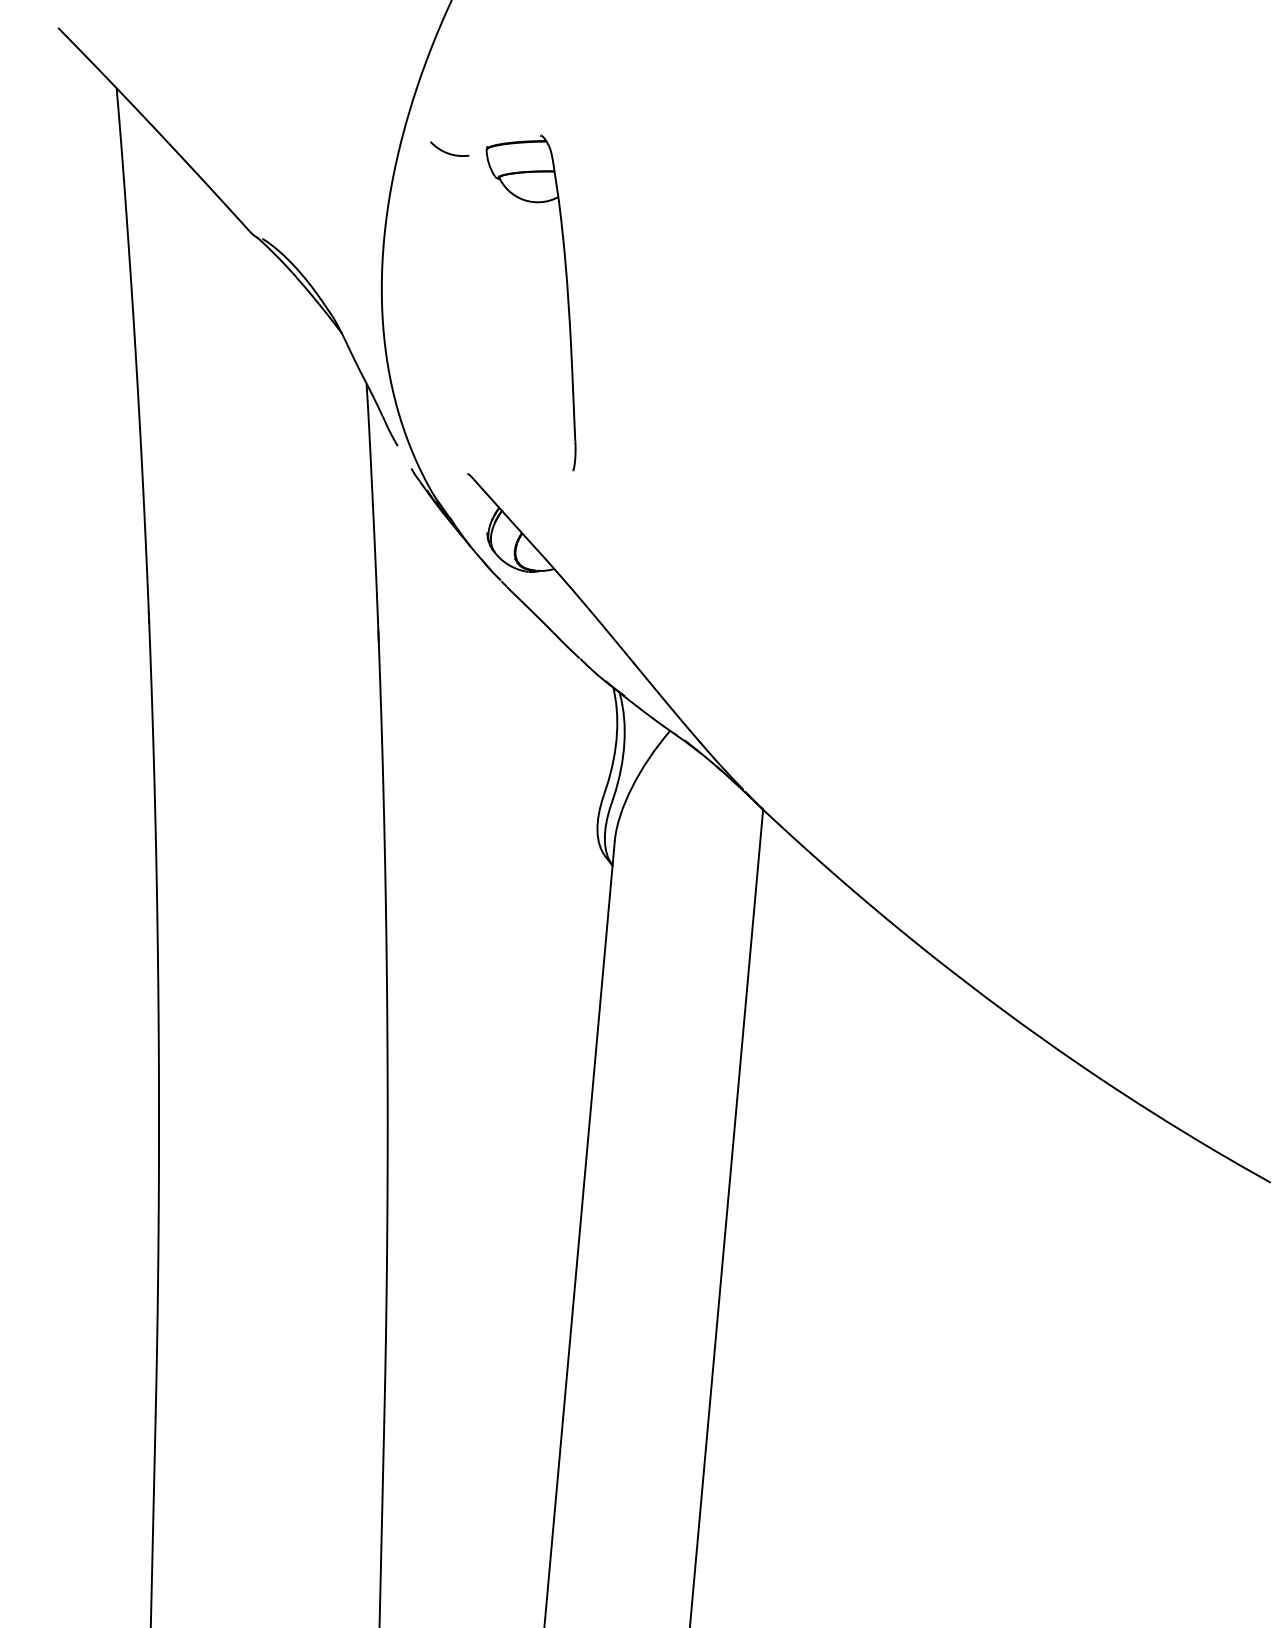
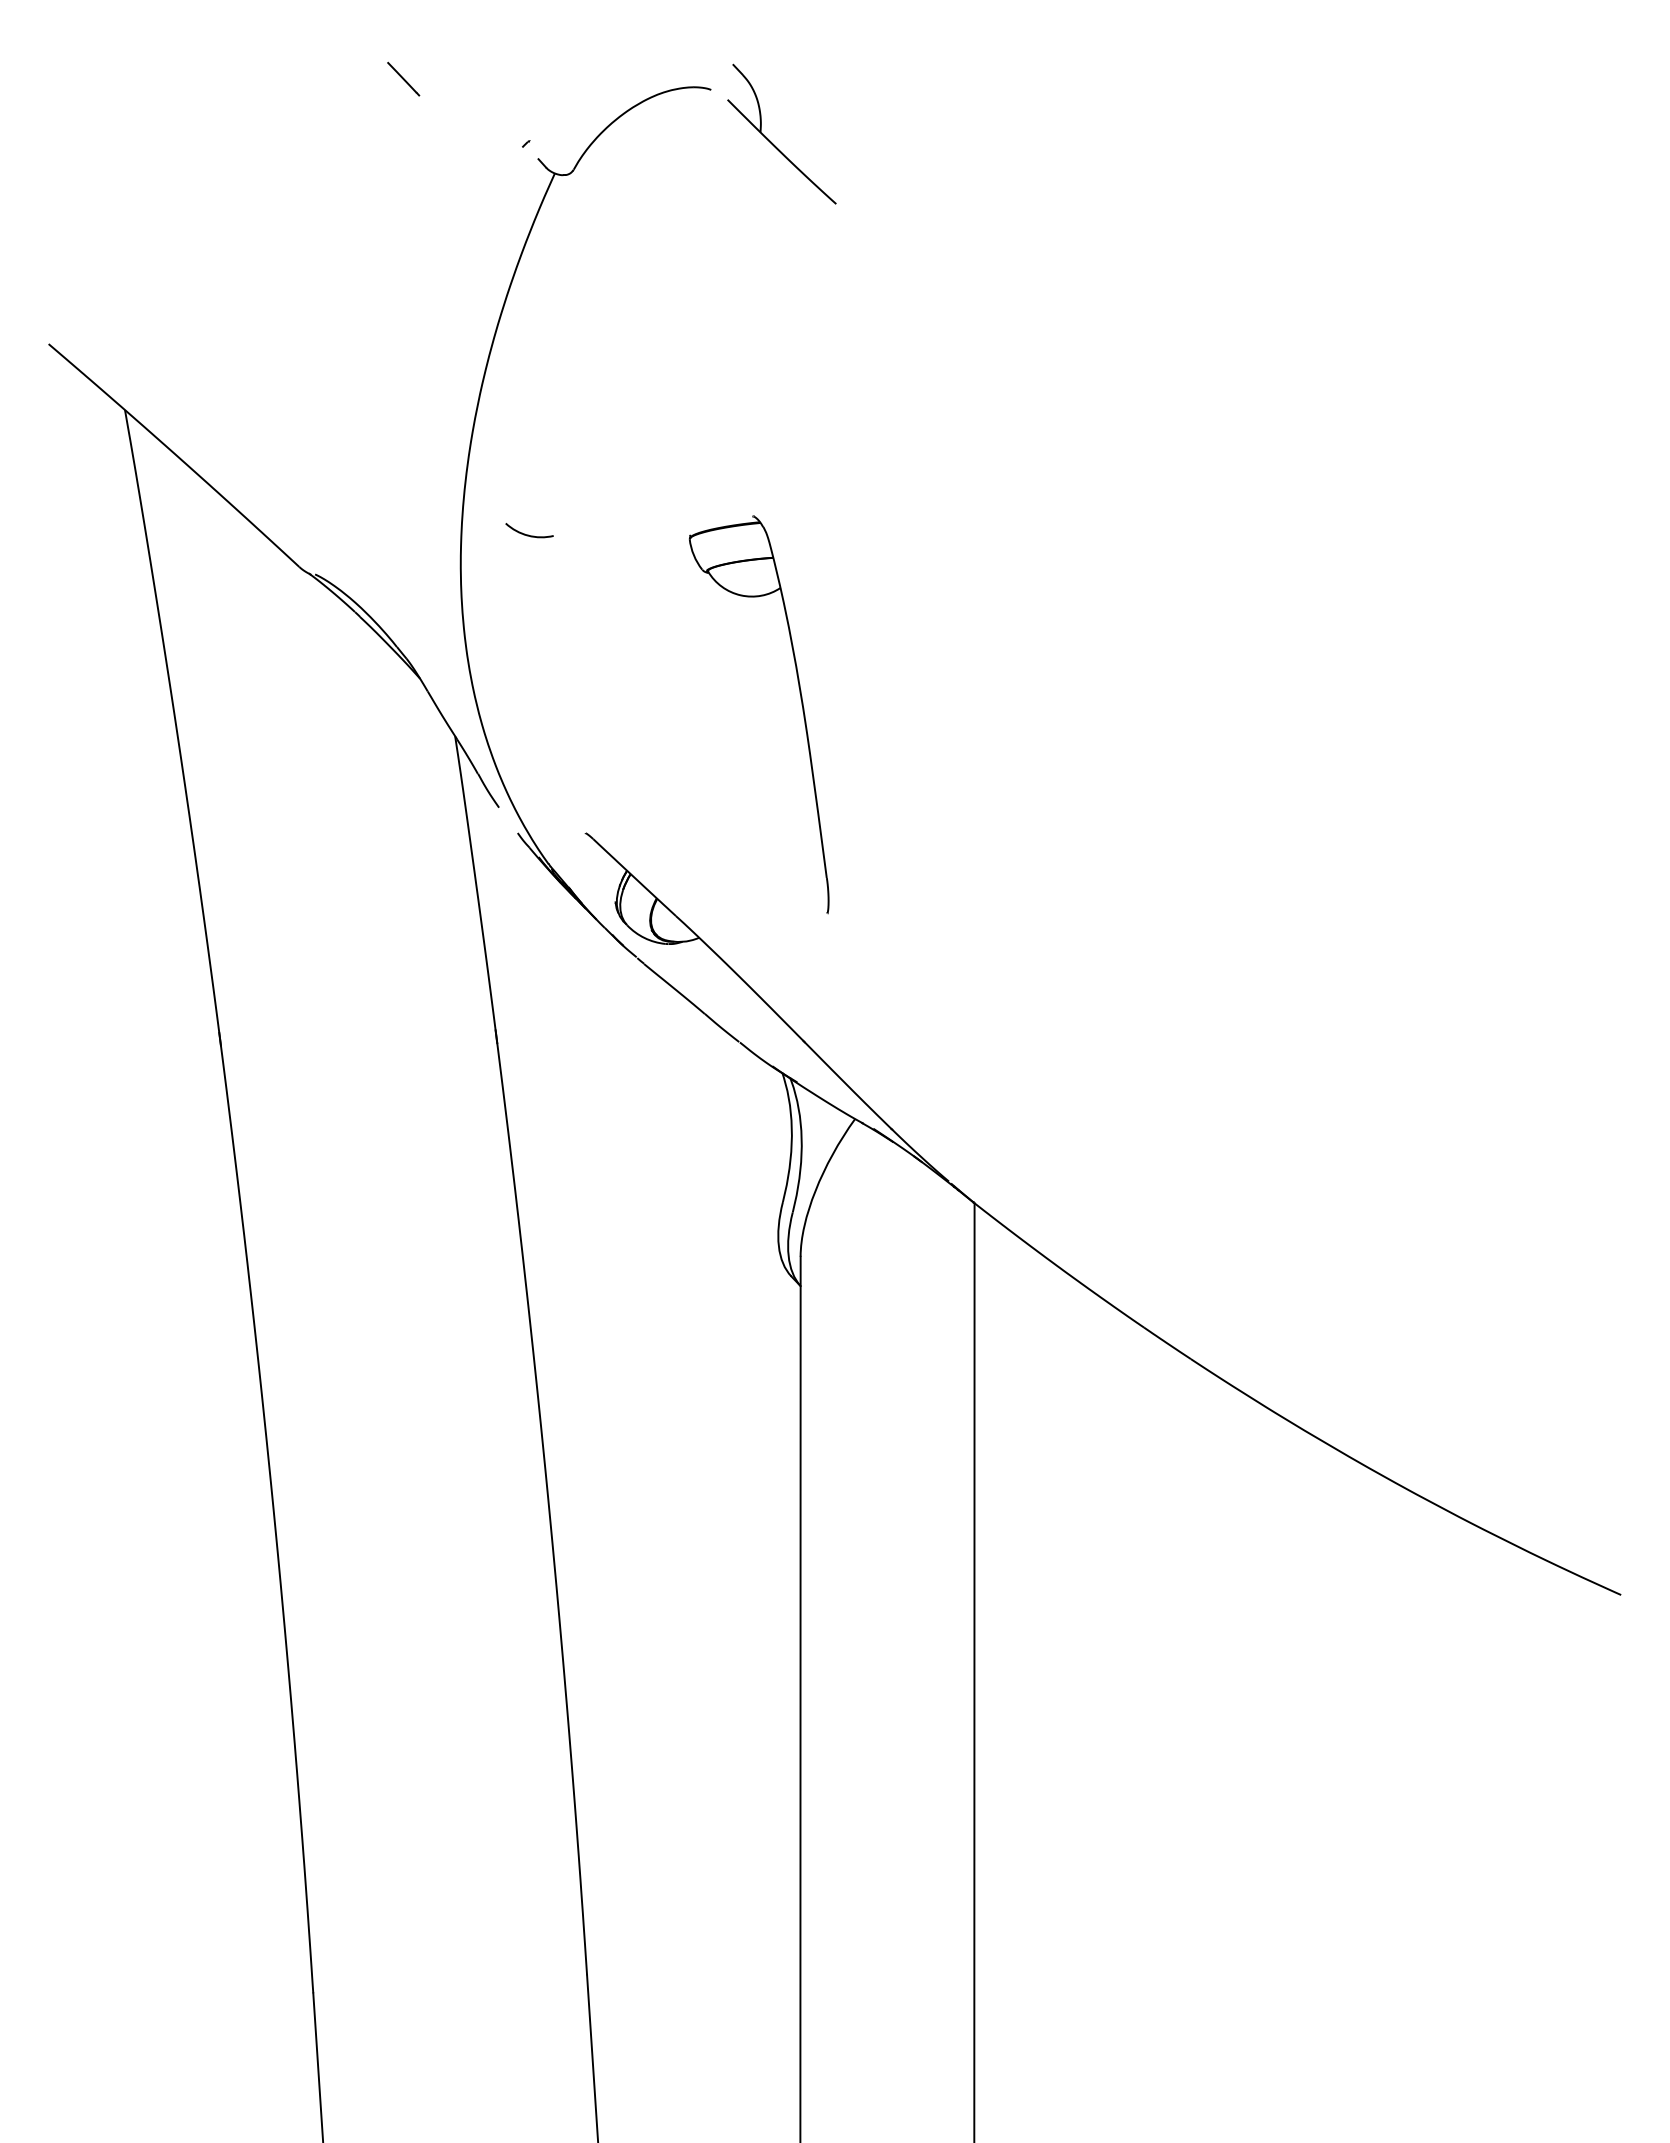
arc: (448, 152) -> (528, 534), moved
part: (567, 296) -> (801, 705), moved

